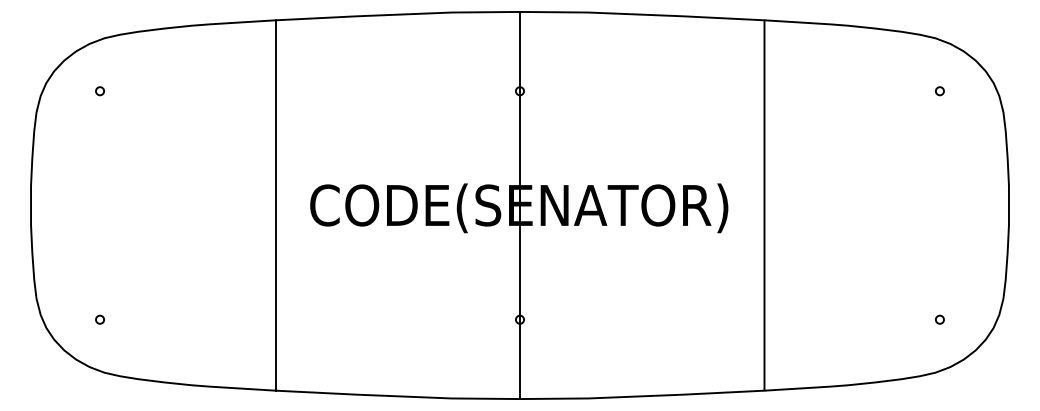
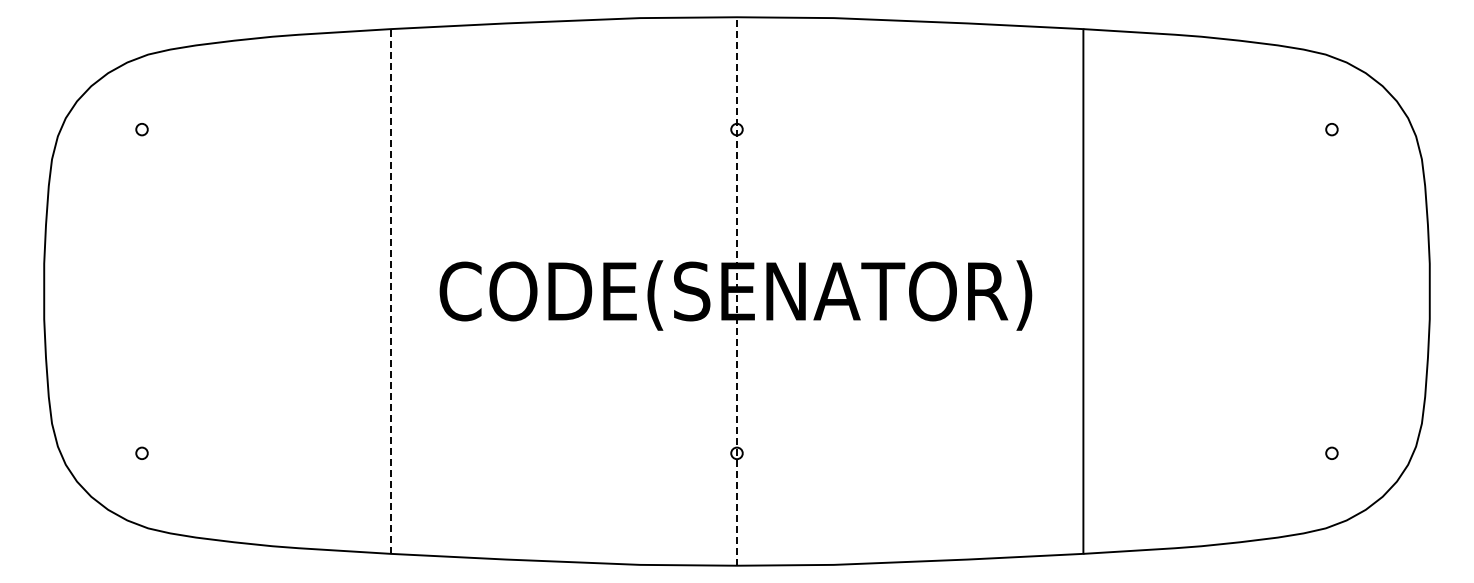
line: (275, 205) -> (390, 291), solid -> dashed
line: (520, 205) -> (737, 291), solid -> dashed

